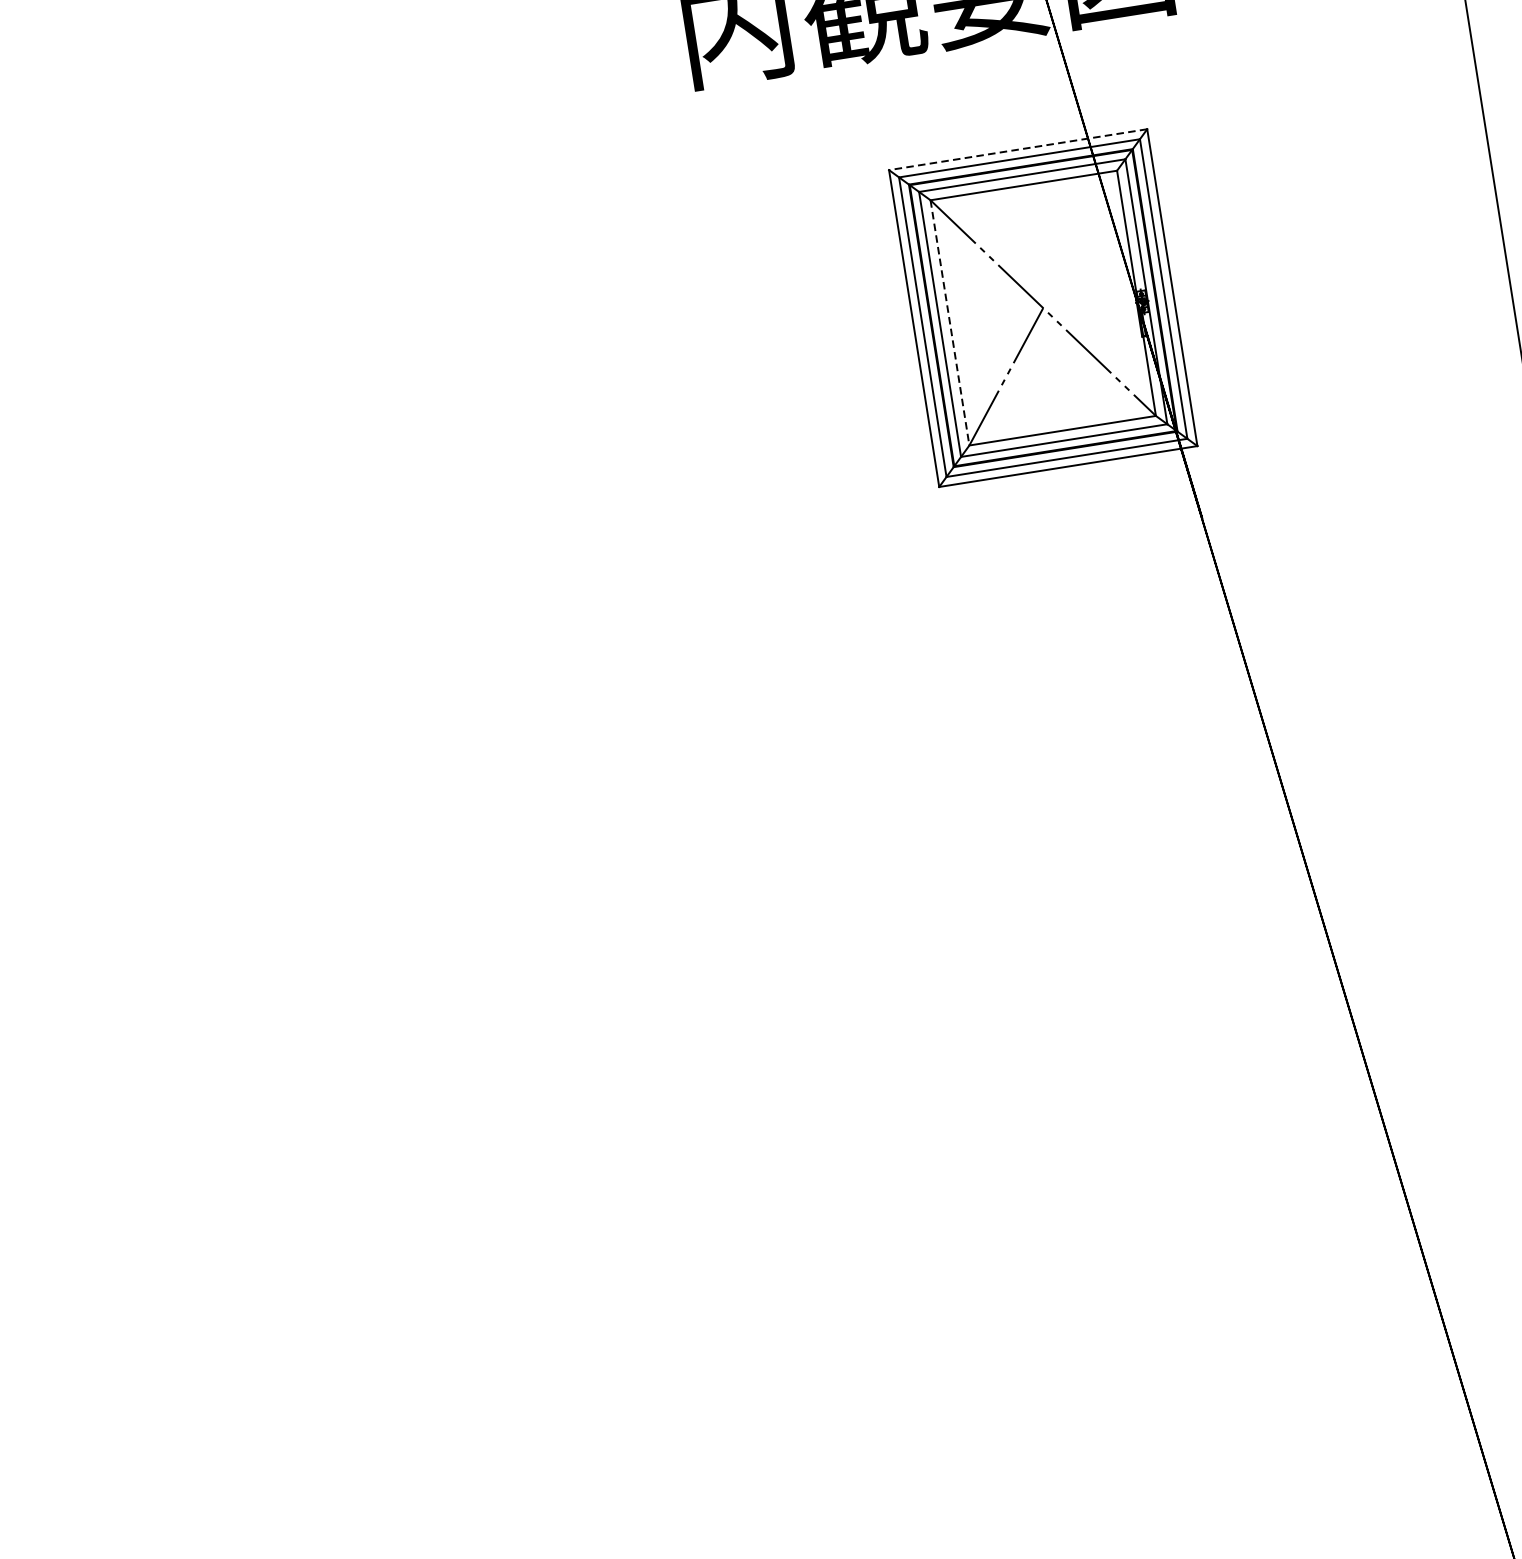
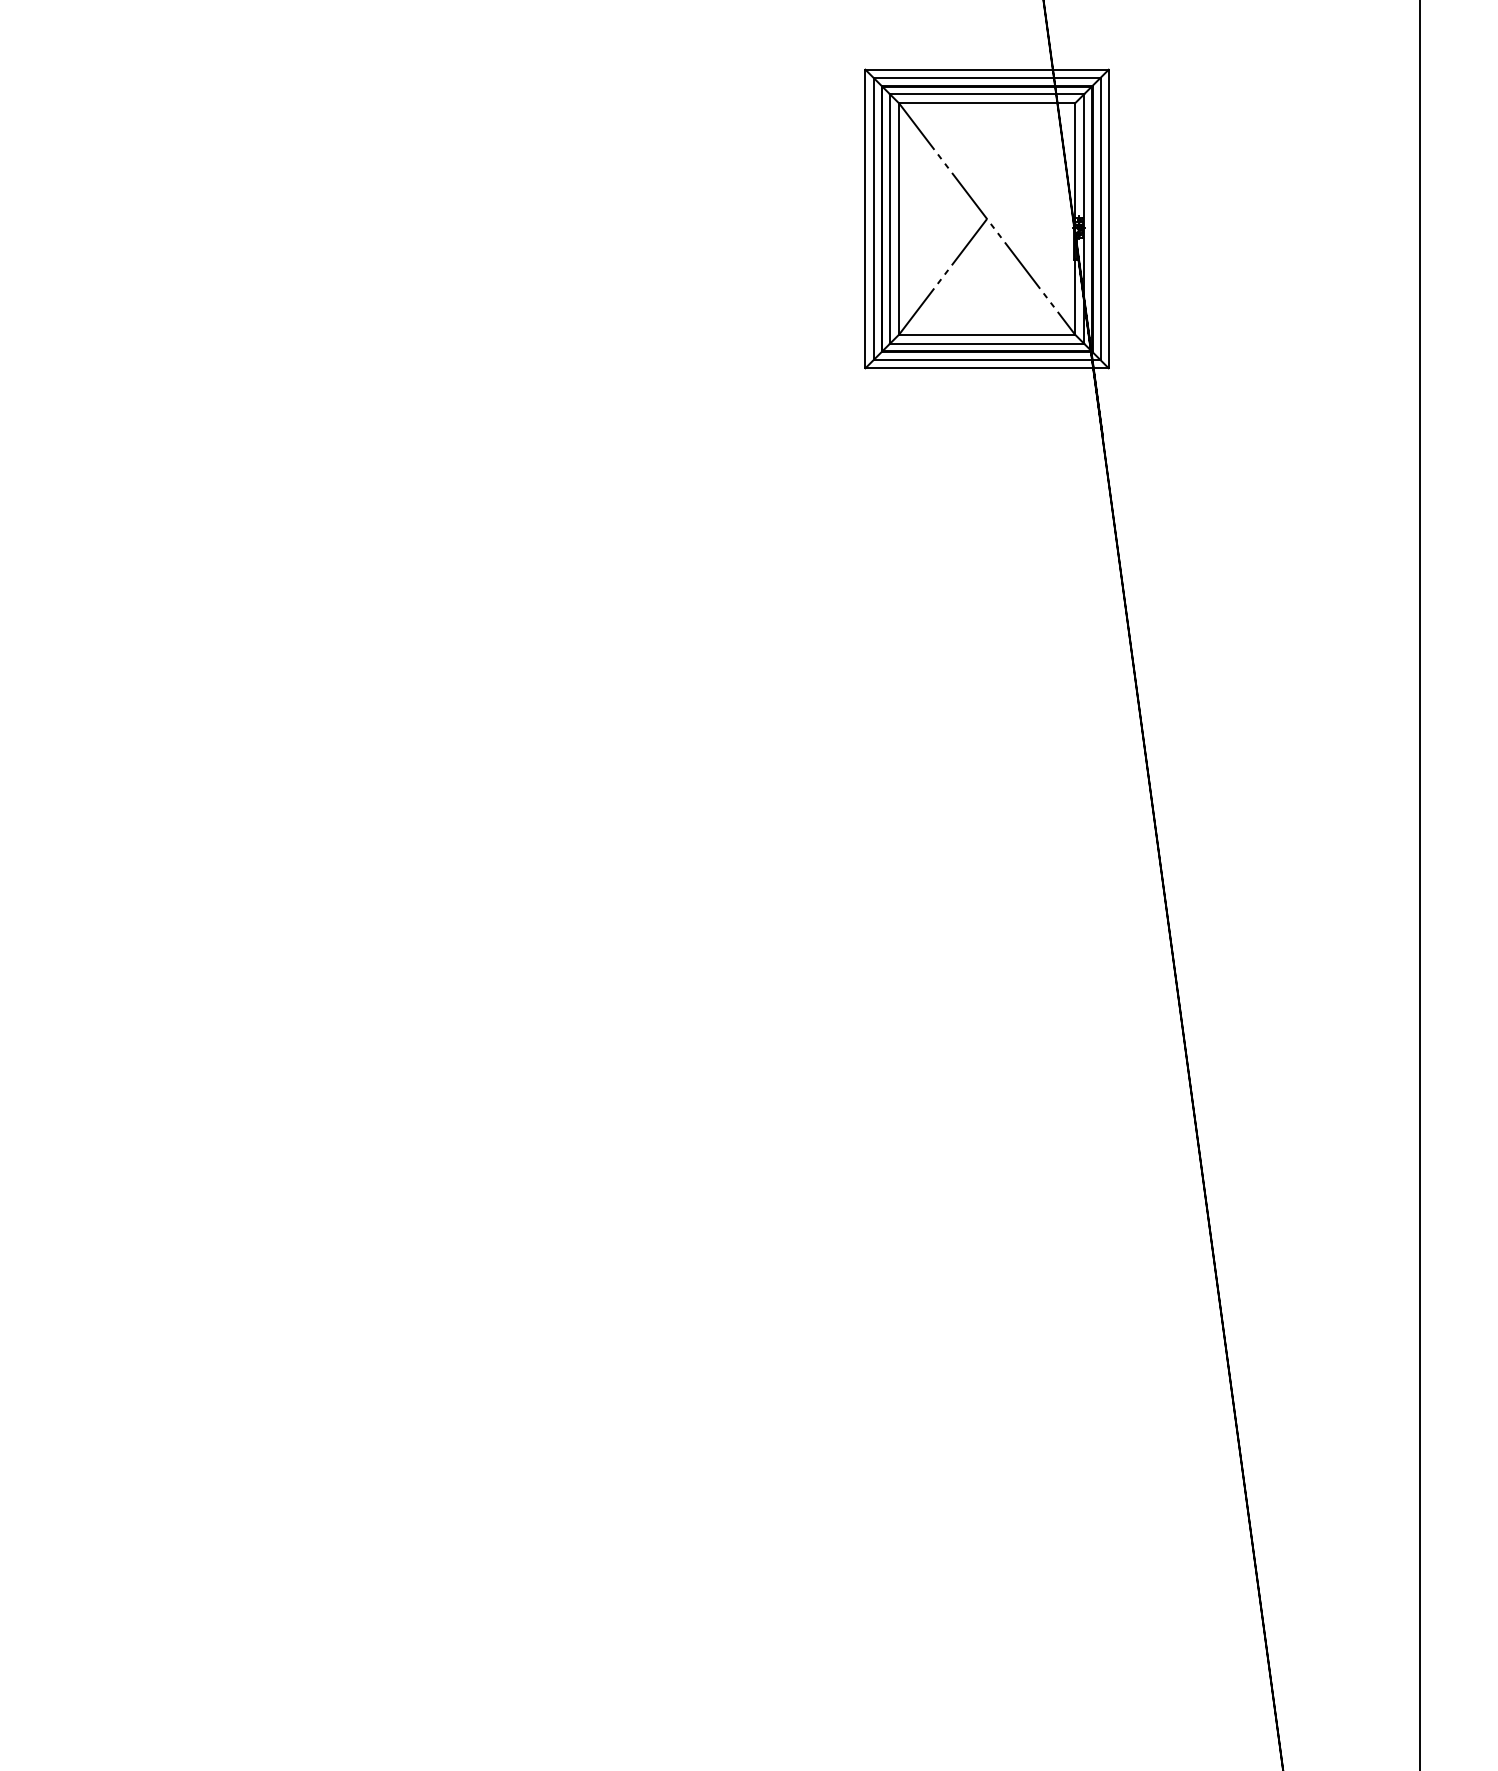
line: (1018, 149) -> (987, 69), dashed -> solid
line: (950, 323) -> (899, 219), dashed -> solid

